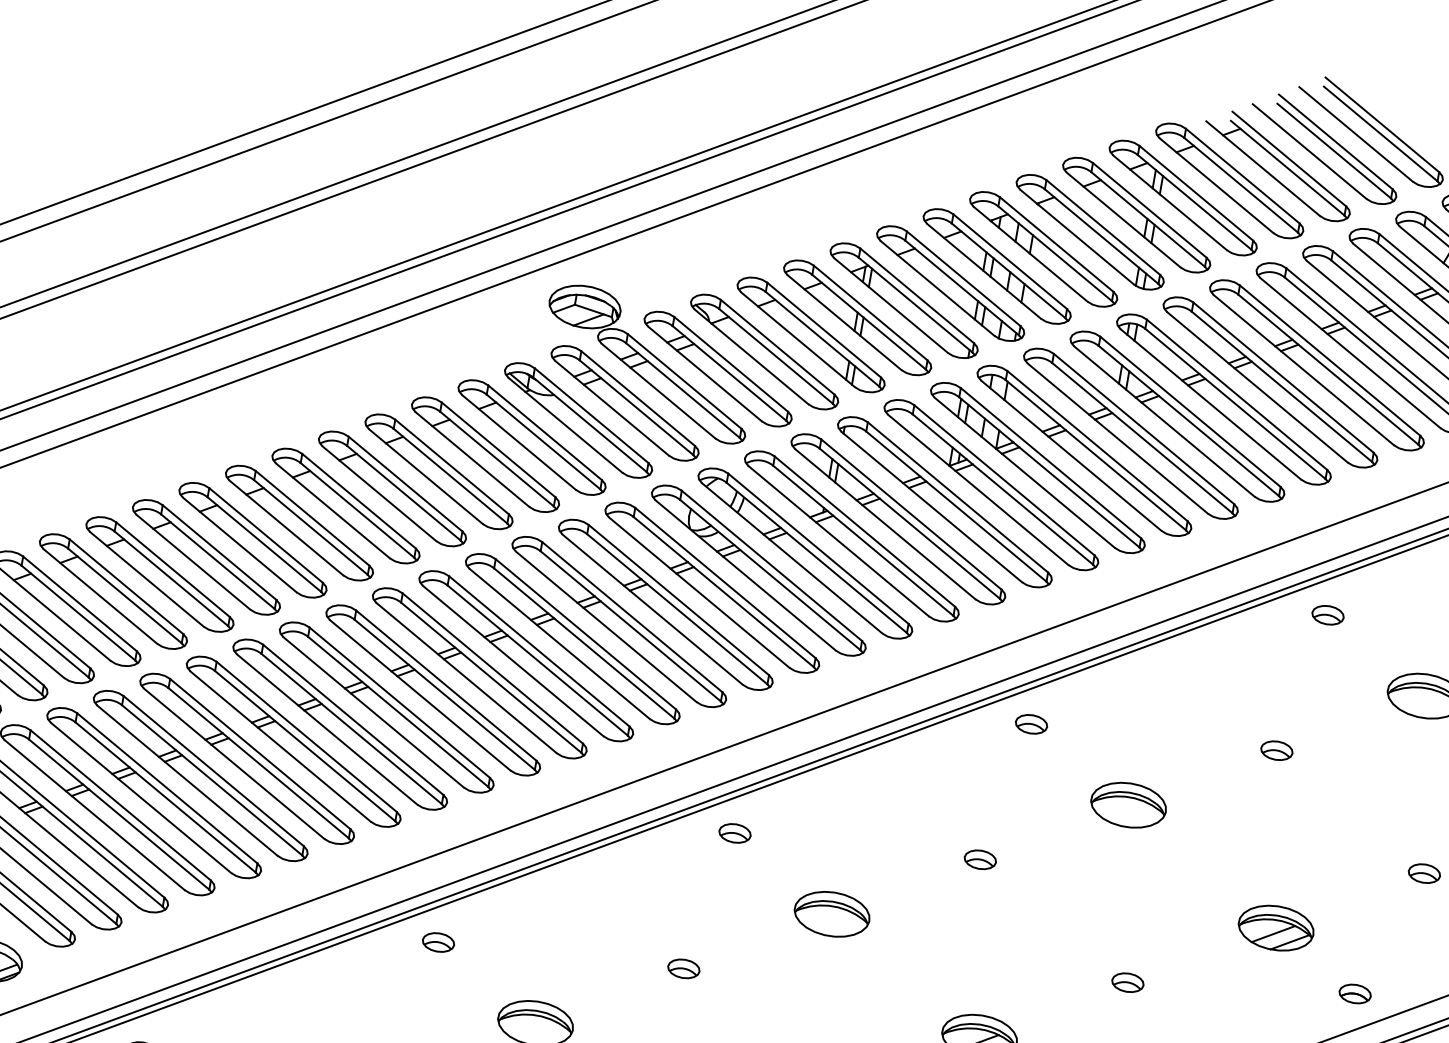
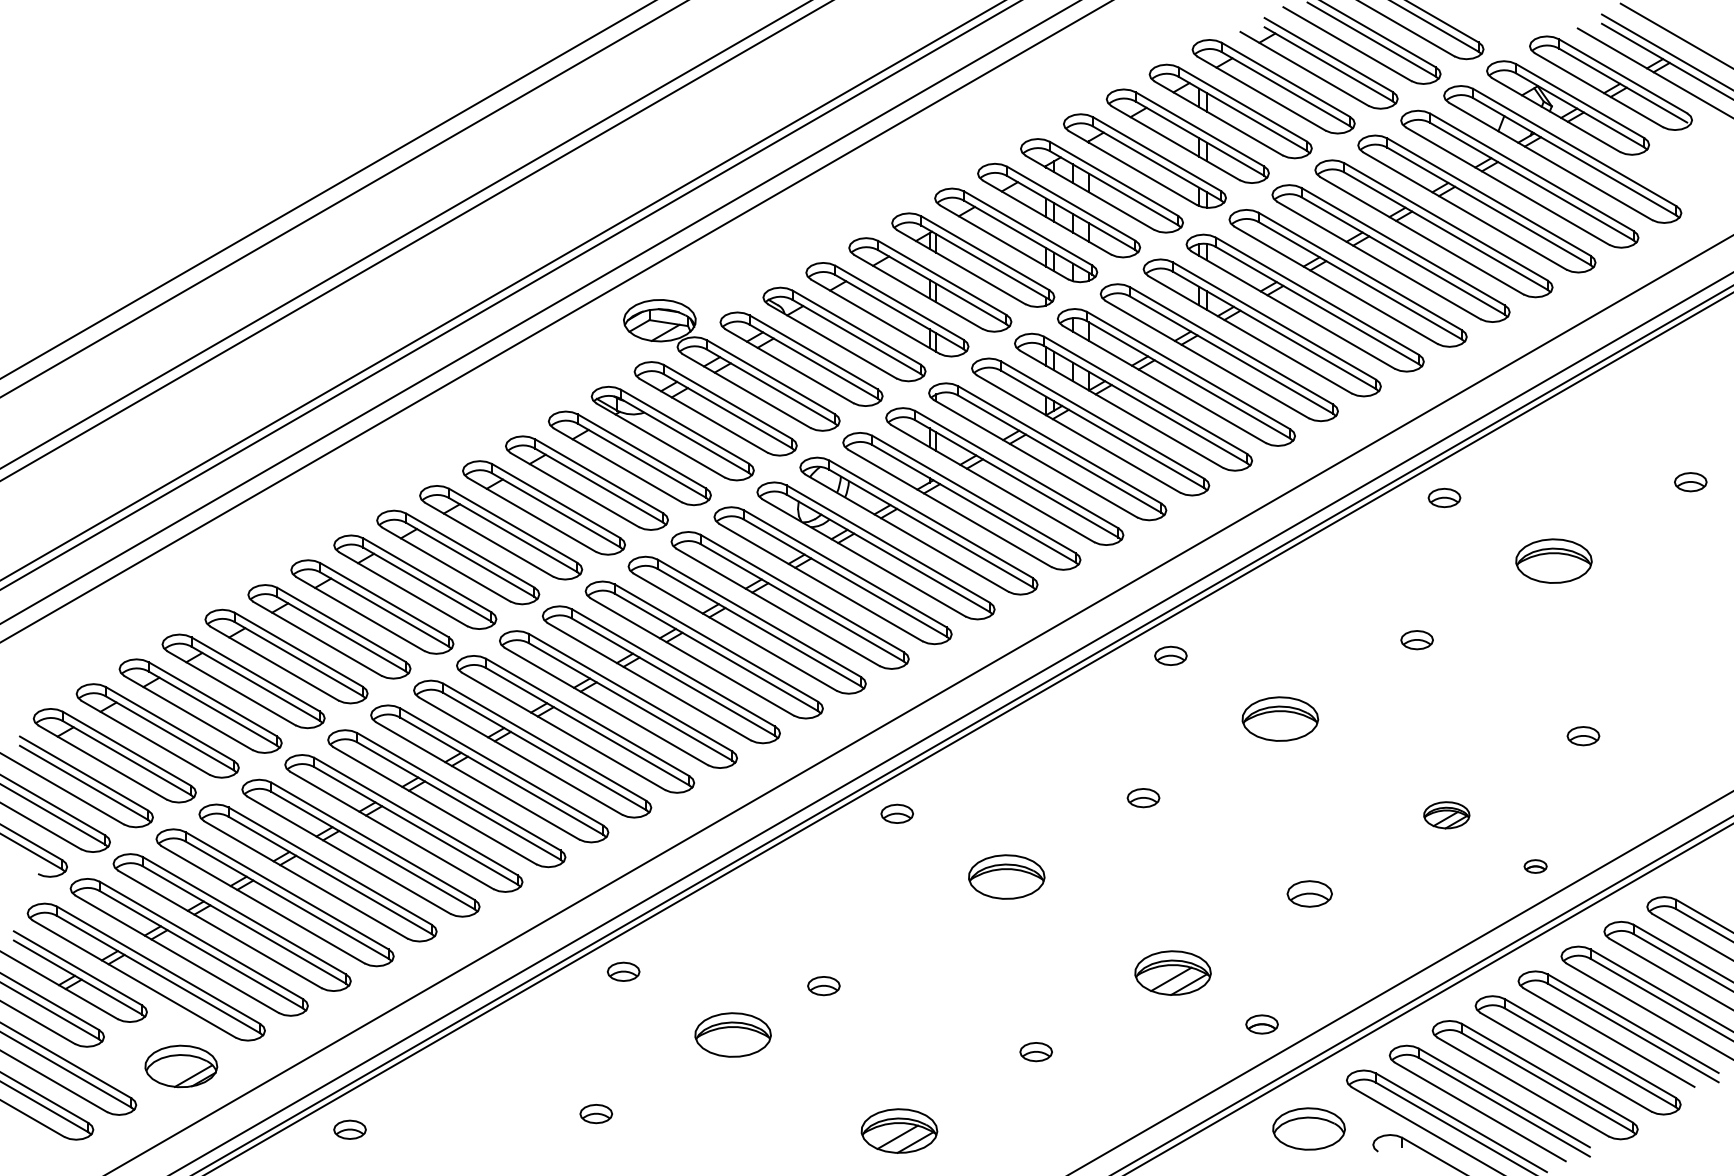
part: (1275, 928) -> (1446, 815), size x0.6
part: (683, 969) -> (823, 986), moved
part: (1127, 983) -> (1309, 894), size x1.4
part: (1354, 993) -> (1535, 866), size x0.7

